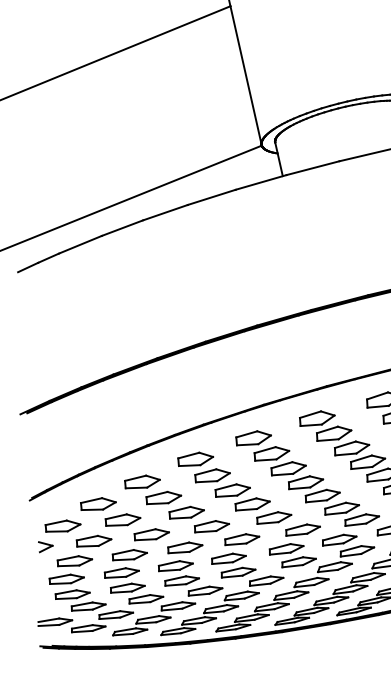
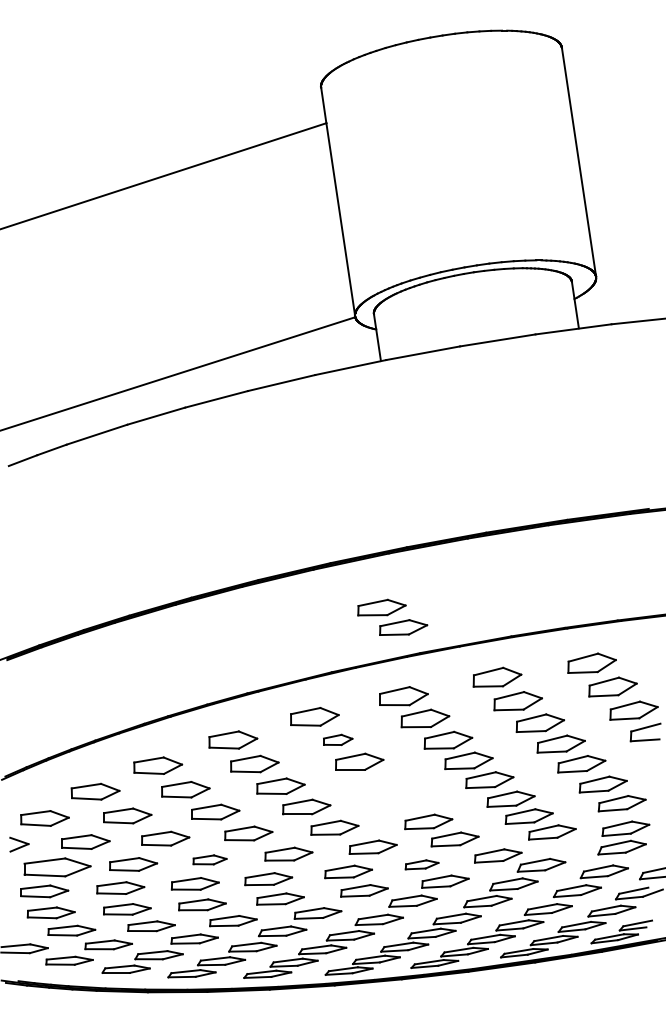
part: (271, 453) -> (337, 739), size x0.6
part: (314, 488) -> (392, 616), moved
part: (339, 539) -> (421, 864), size x0.7
part: (184, 547) -> (209, 859), size x0.7
part: (74, 561) -> (57, 867), size x1.4

